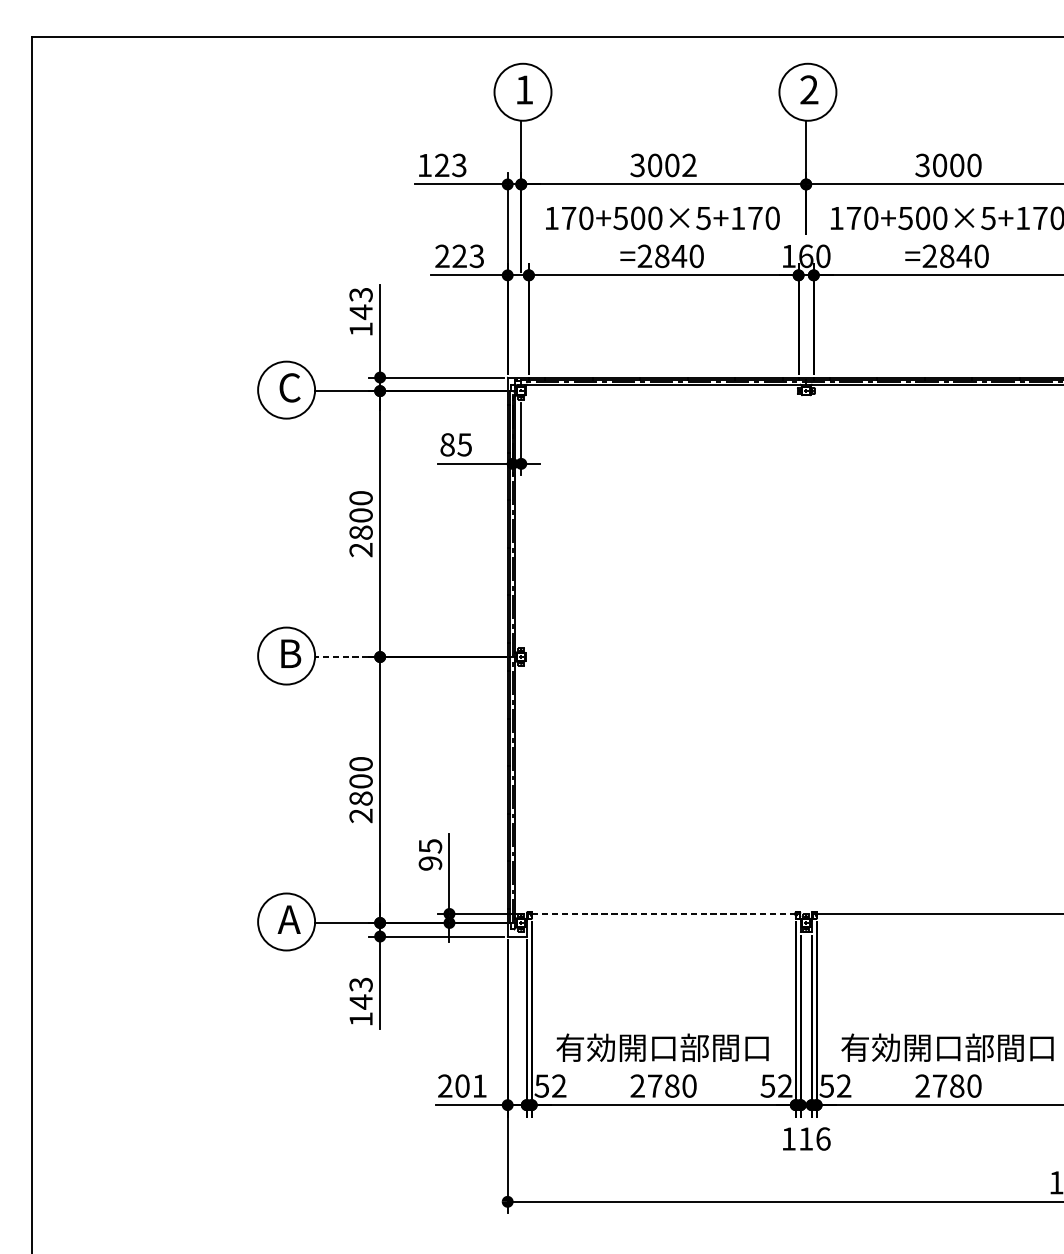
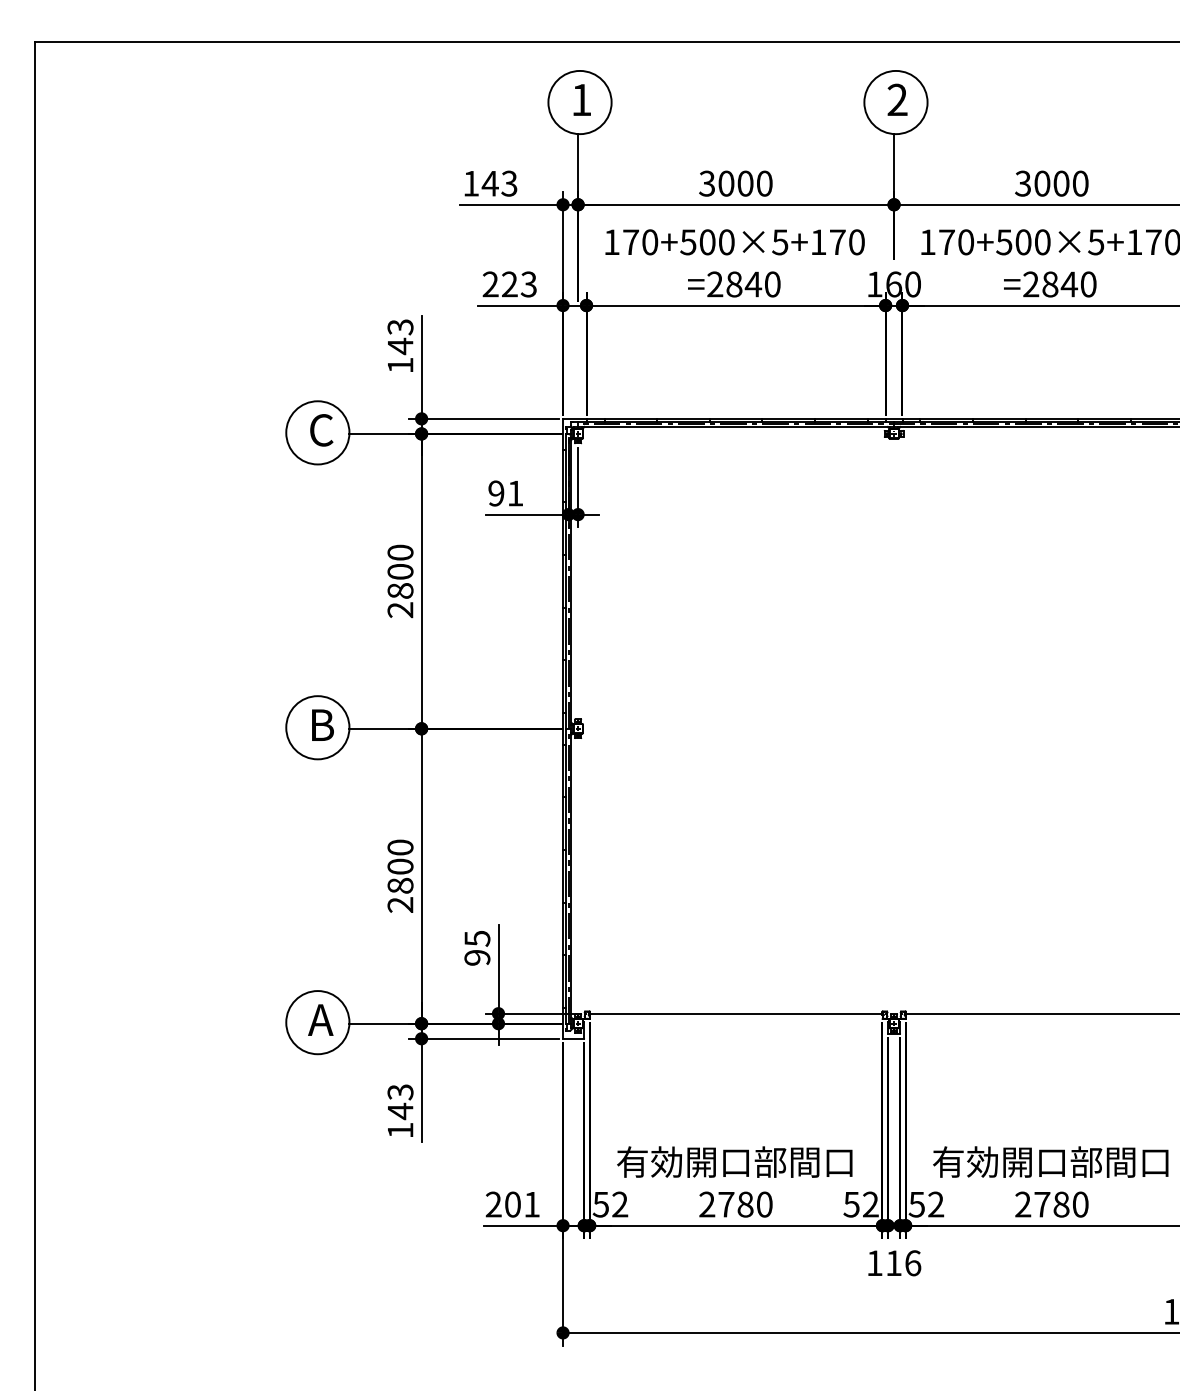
text: (441, 165) -> (489, 183), 123 -> 143
text: (689, 165) -> (764, 183), 3002 -> 3000
text: (455, 444) -> (505, 493), 85 -> 91
line: (342, 656) -> (379, 728), dashed -> solid
line: (664, 913) -> (736, 1013), dashed -> solid

